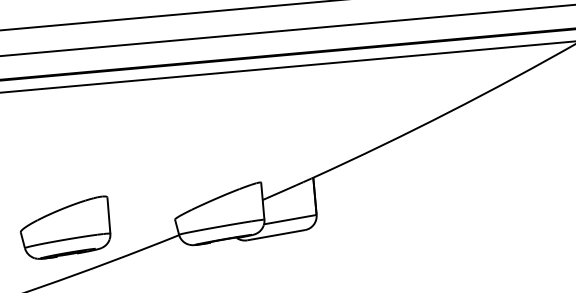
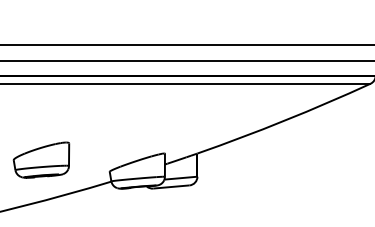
part: (65, 227) -> (41, 159), moved

